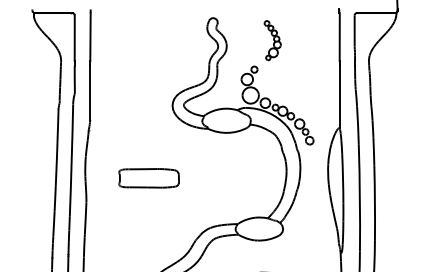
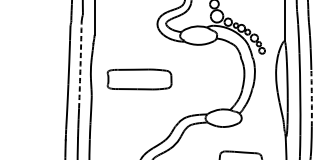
arc: (71, 160) -> (80, 65), solid -> dashed
part: (148, 178) -> (139, 79), size x1.4
arc: (374, 202) -> (311, 97), solid -> dashed

